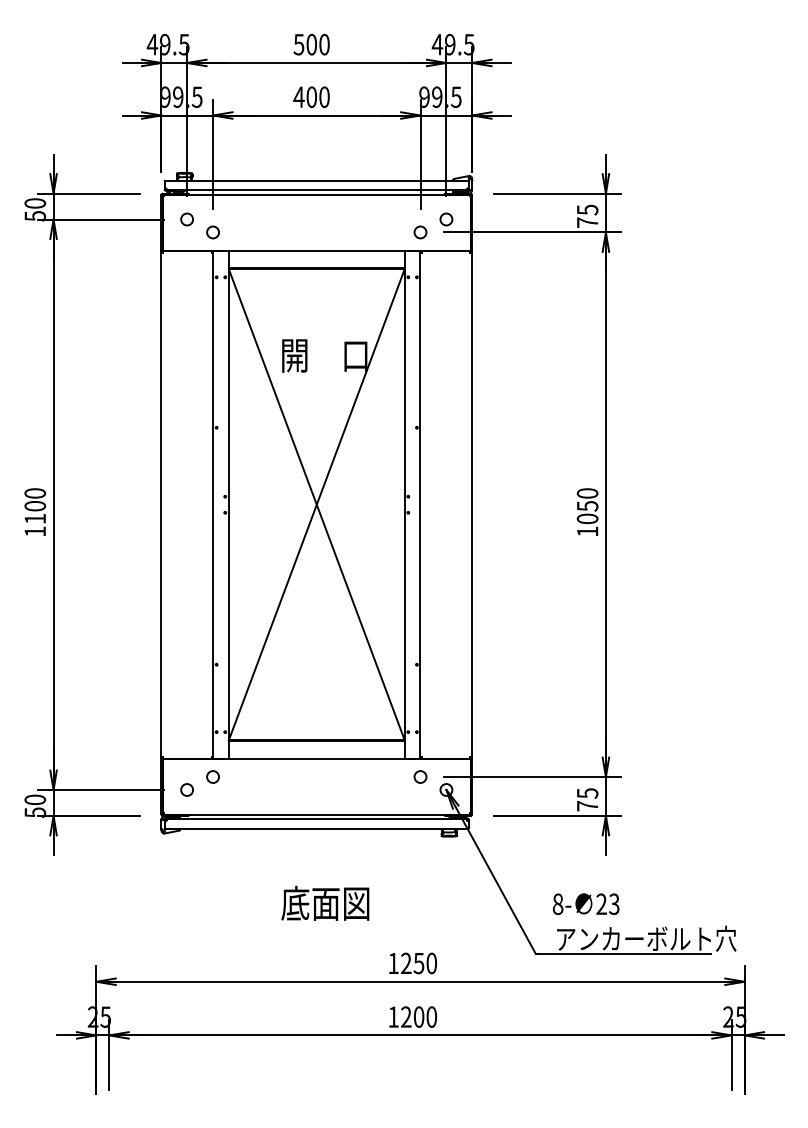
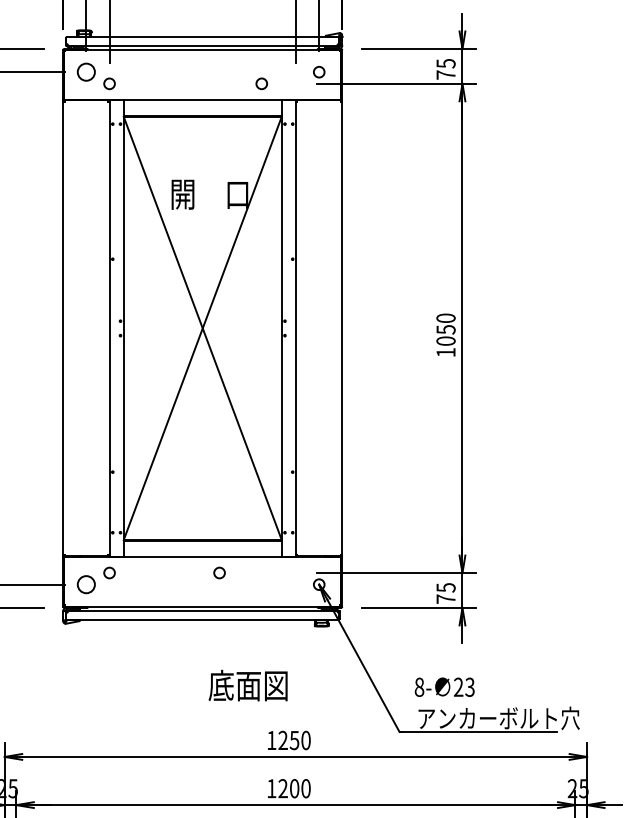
circle: (186, 219) -> (85, 72), size x1.6
circle: (420, 232) -> (261, 83), moved
circle: (420, 776) -> (219, 572), moved
circle: (186, 789) -> (85, 584), size x1.6
text: (325, 902) -> (248, 684), moved

